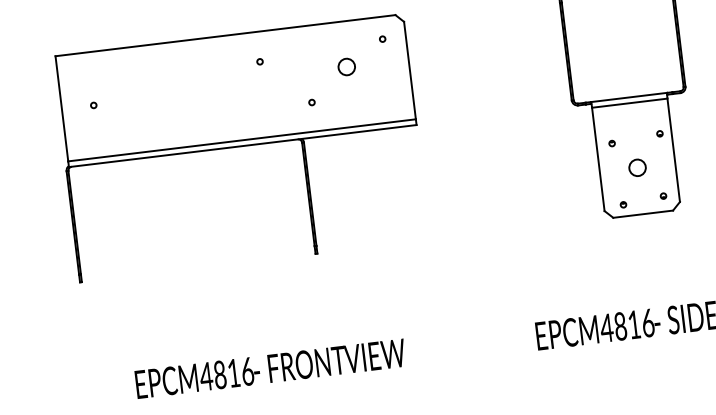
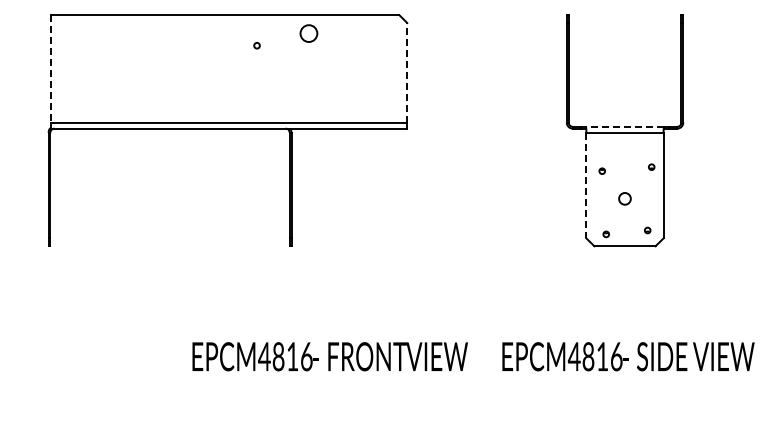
circle: (382, 38) -> (383, 37), removed
circle: (346, 66) -> (308, 33), moved
line: (410, 70) -> (407, 72), solid -> dashed
line: (628, 97) -> (624, 126), solid -> dashed
circle: (311, 101) -> (304, 92), removed
circle: (93, 105) -> (83, 69), removed
line: (61, 108) -> (51, 68), solid -> dashed
line: (598, 159) -> (586, 185), solid -> dashed
circle: (637, 167) -> (624, 198), size x0.7
text: (269, 368) -> (329, 356), moved

